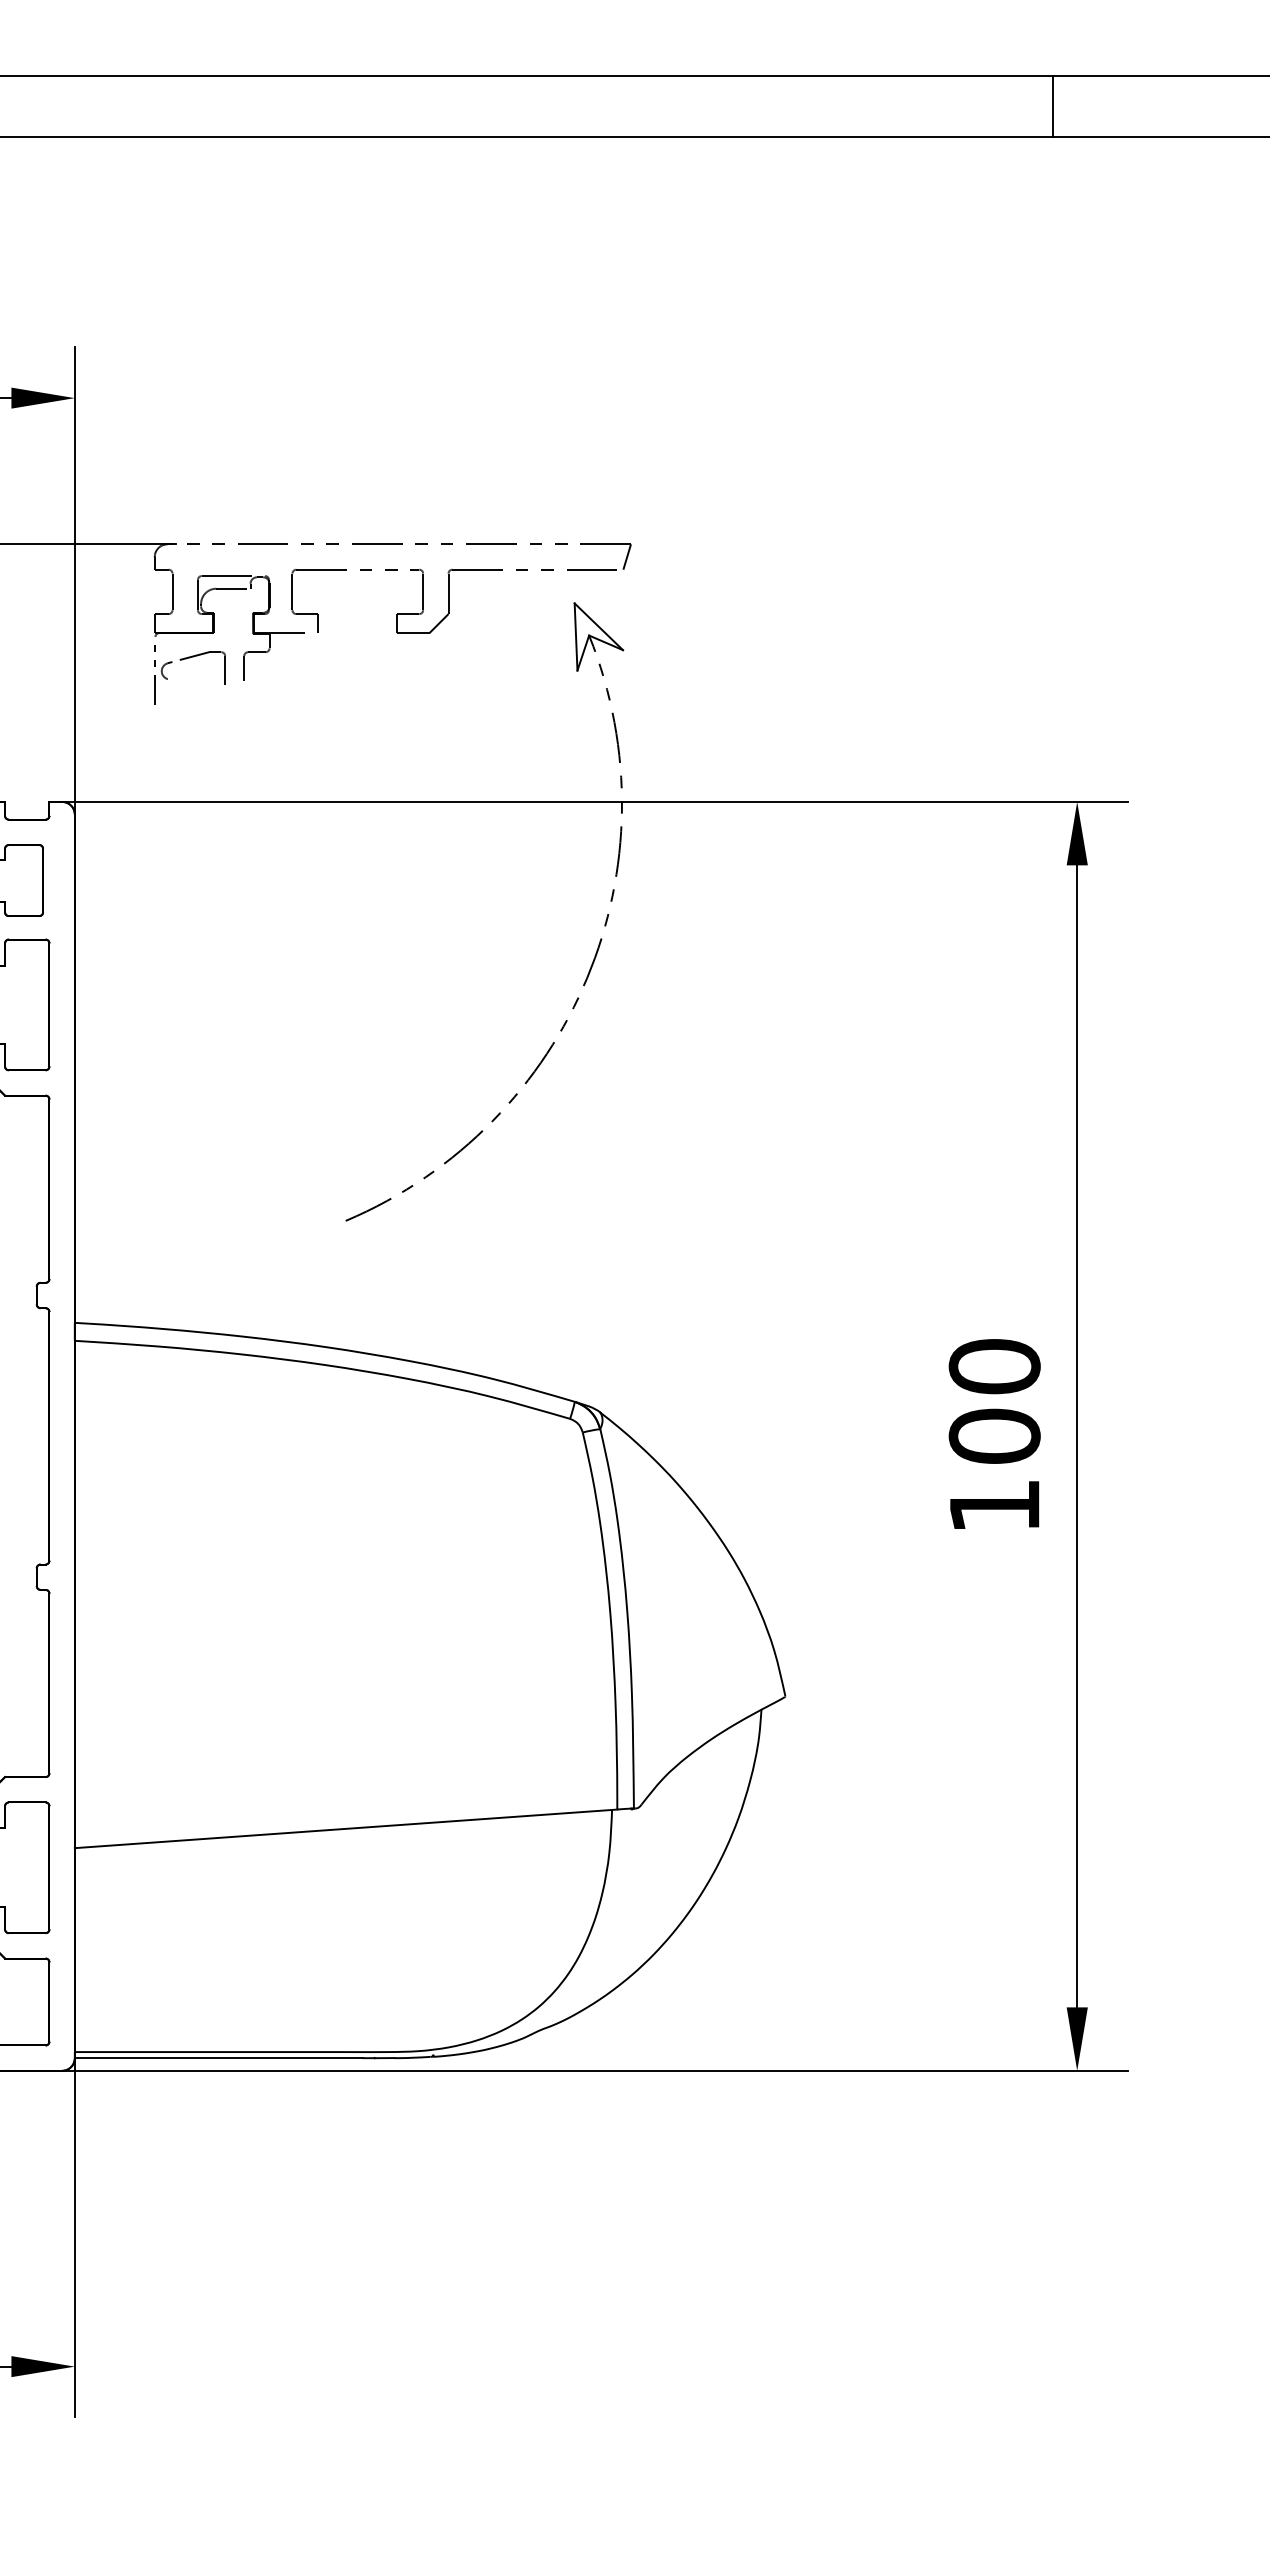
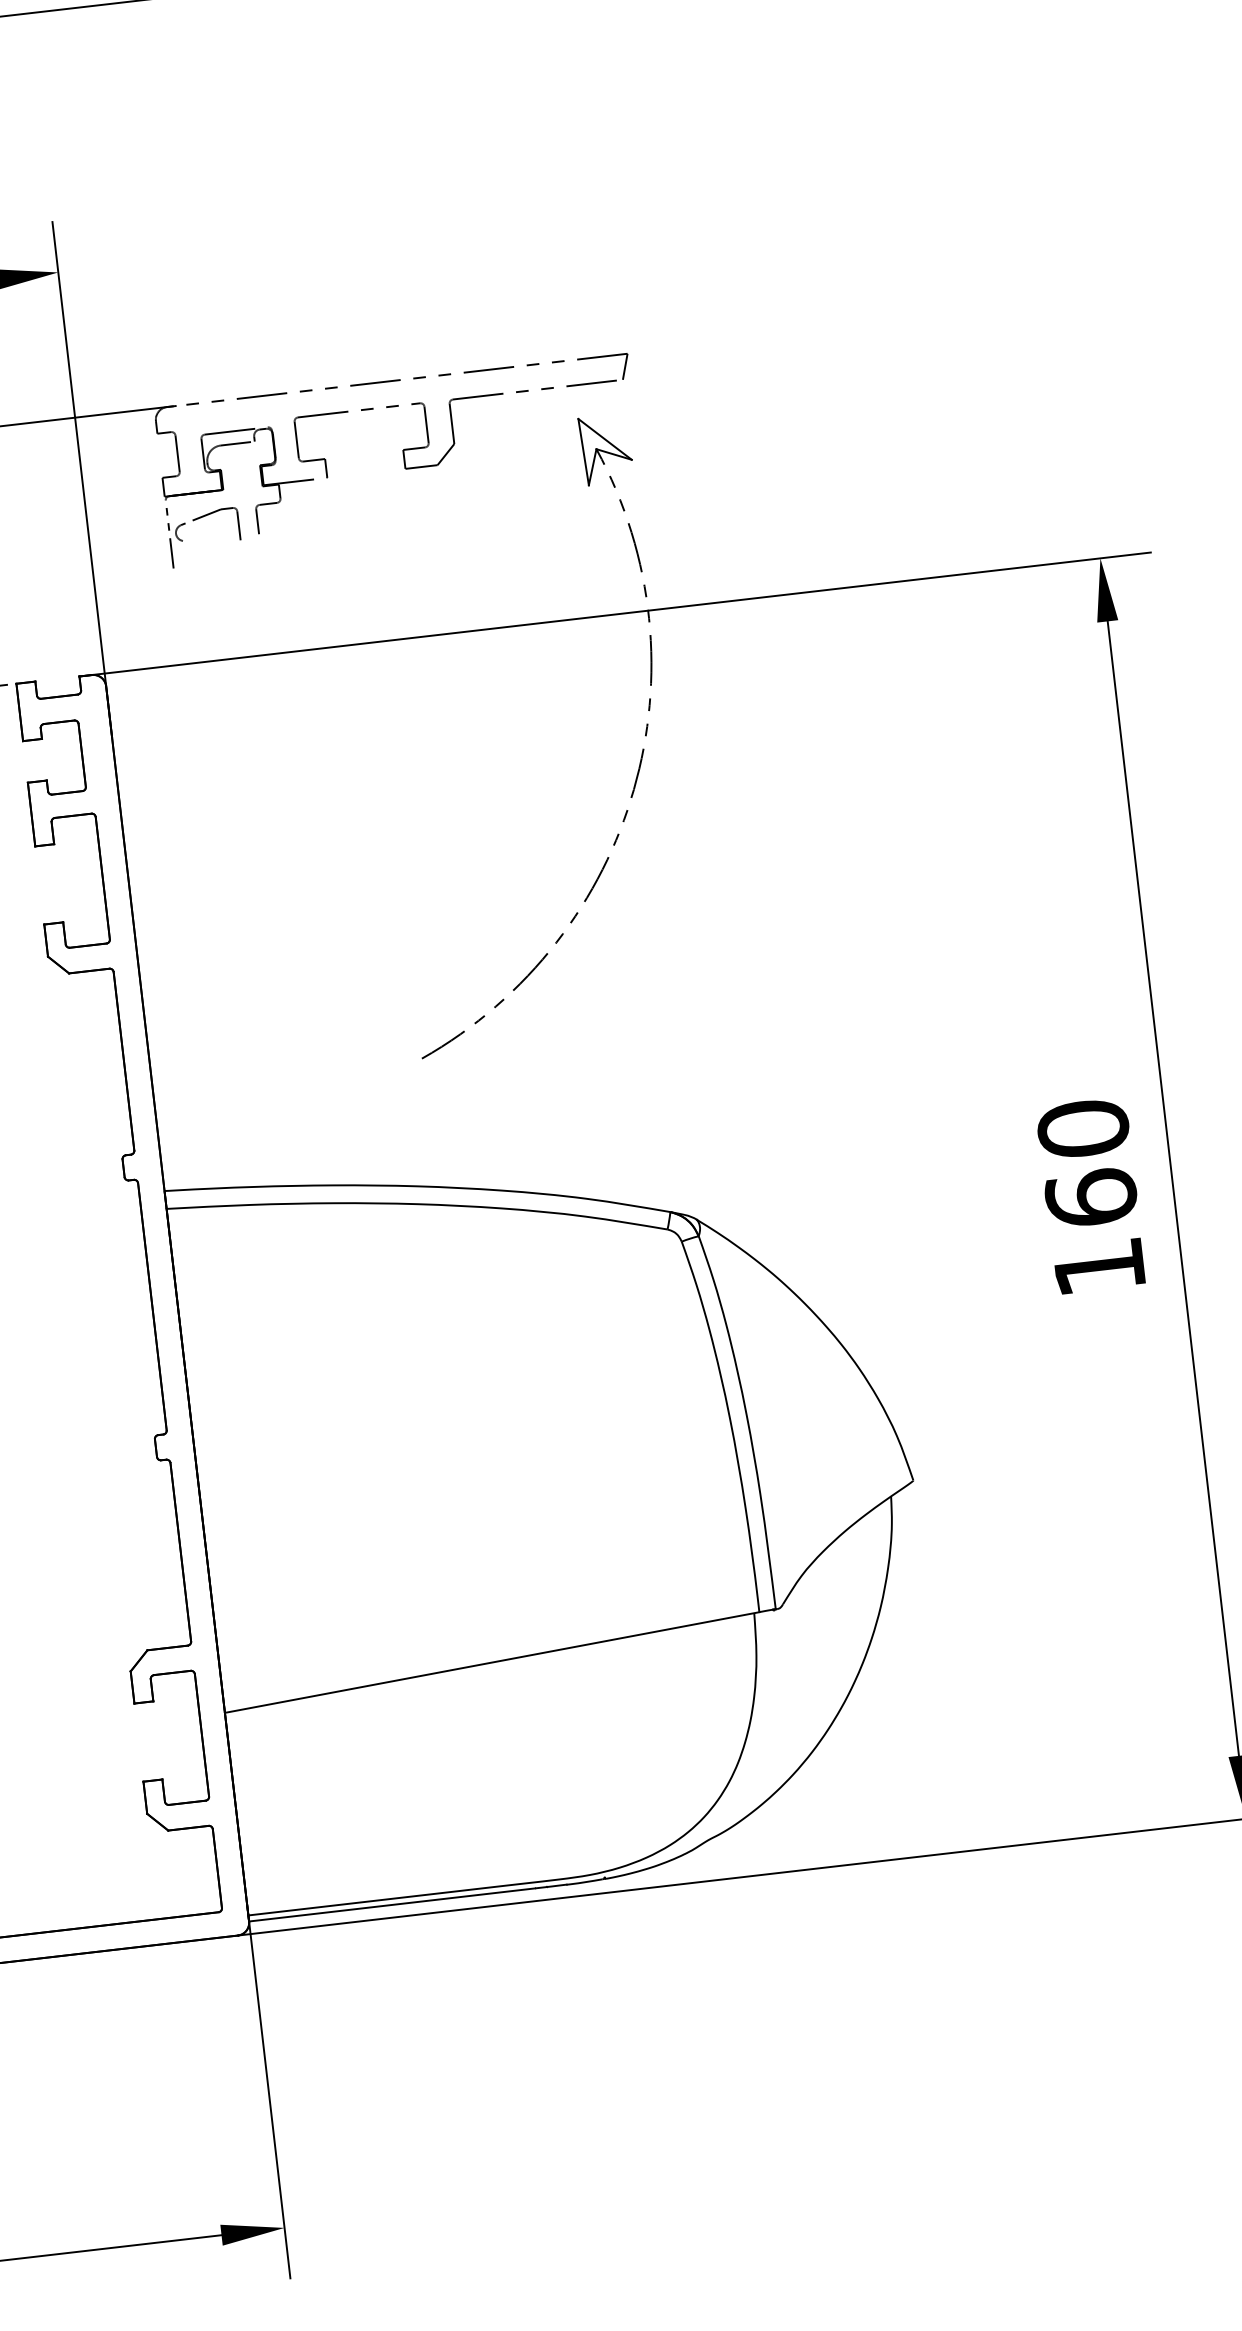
text: (994, 1435) -> (1091, 1197), 100 -> 160

